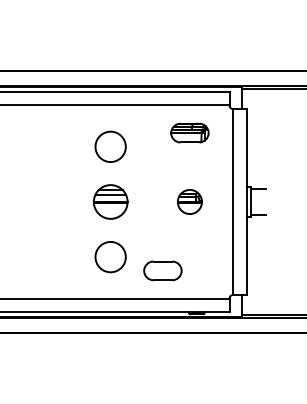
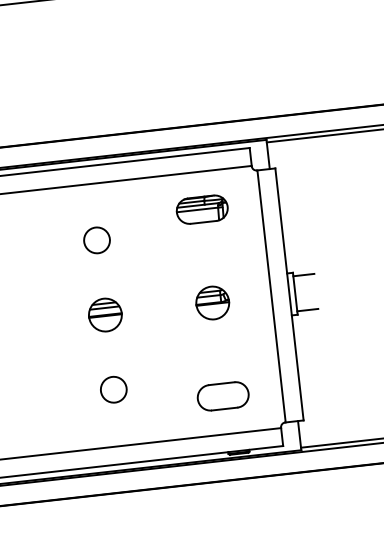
circle: (110, 146) -> (96, 239), size x0.62
part: (110, 201) -> (105, 314), size x0.71
circle: (110, 256) -> (113, 388), size x0.62
part: (162, 270) -> (222, 395), moved

